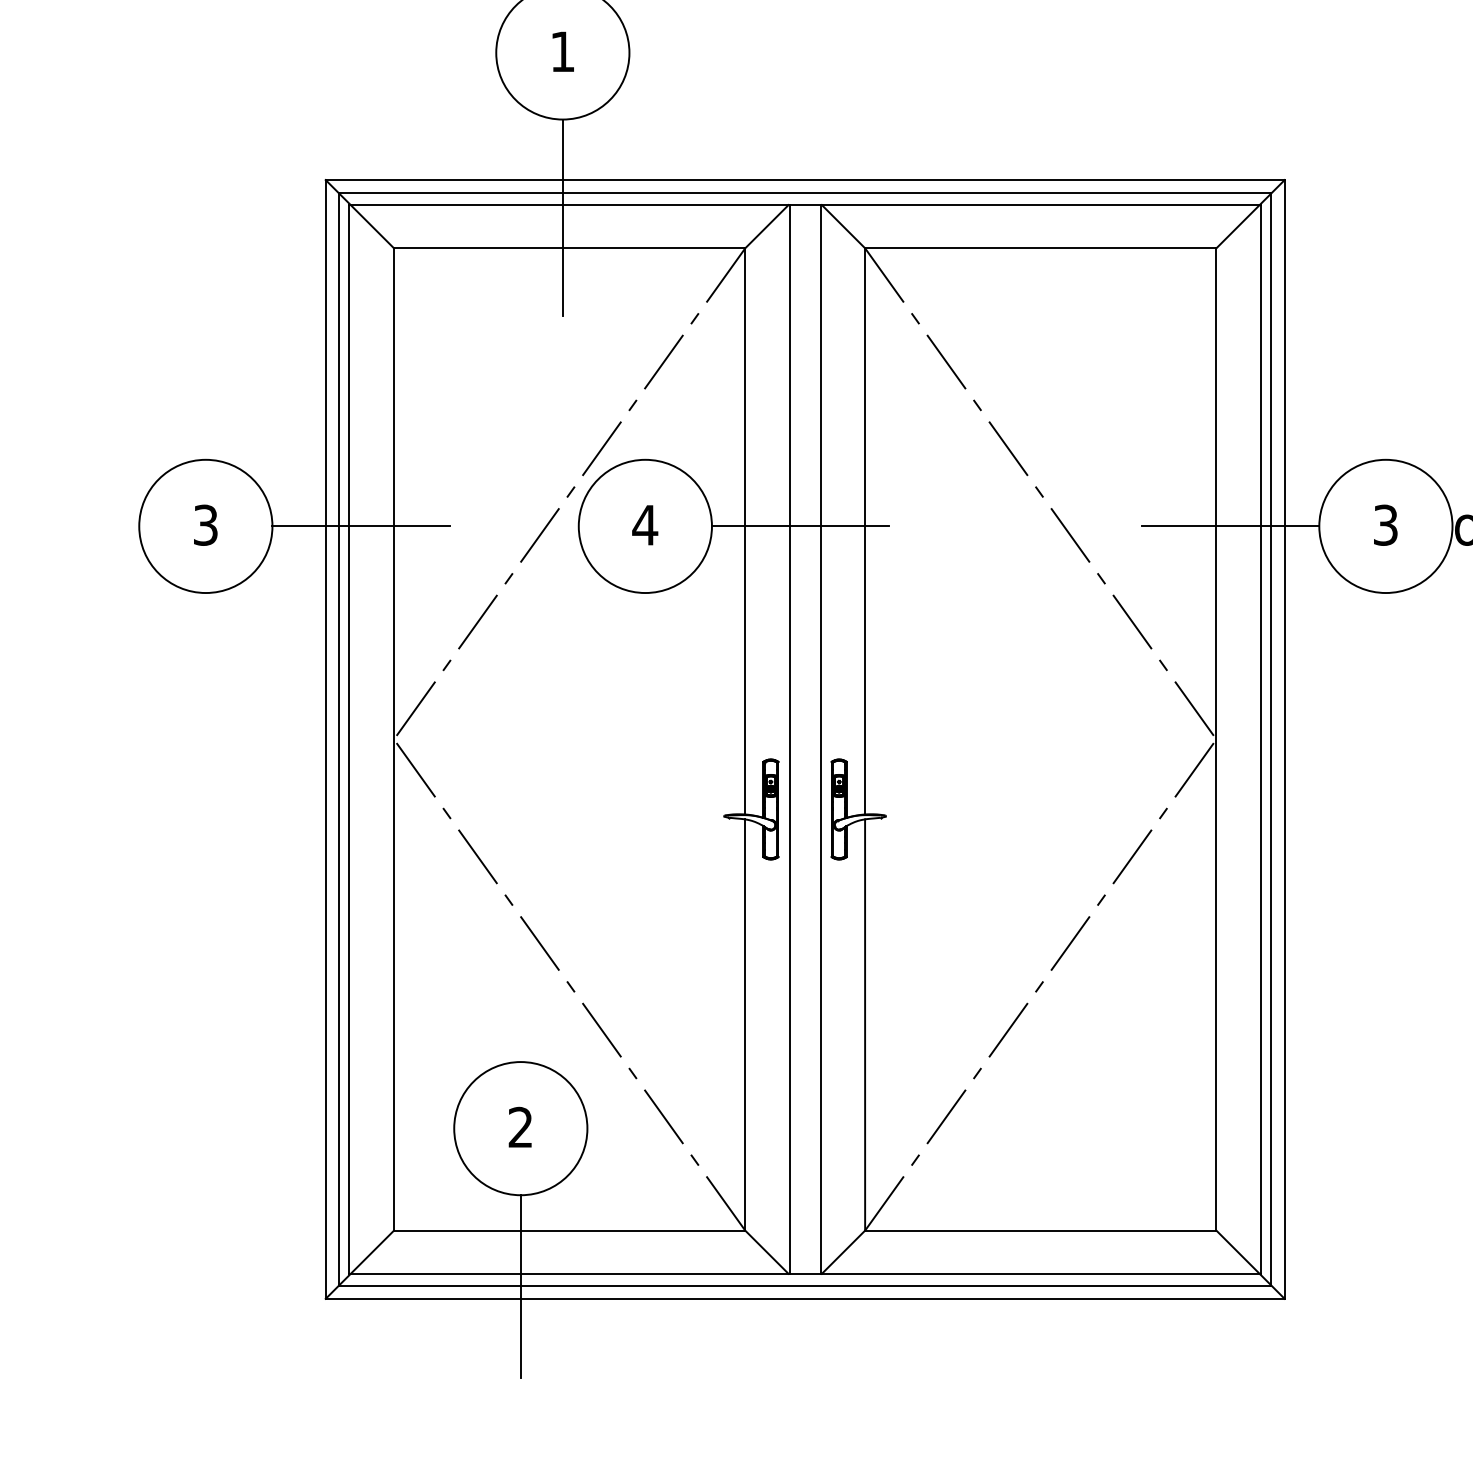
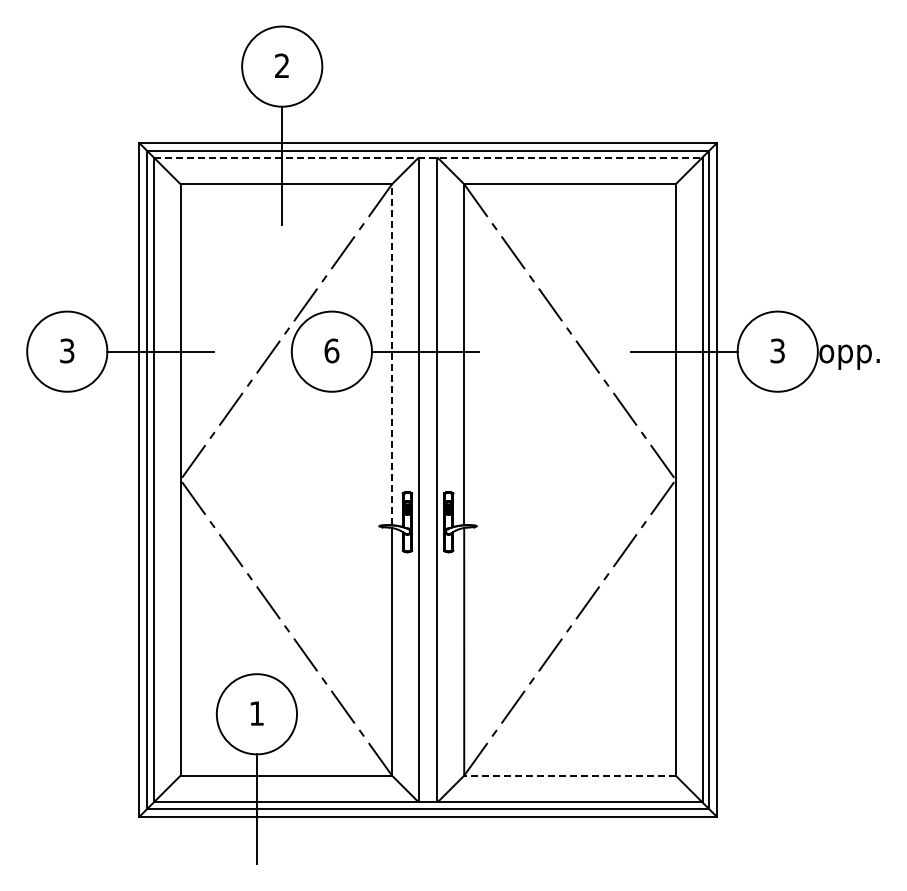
text: (561, 51) -> (281, 65), 1 -> 2
line: (805, 205) -> (428, 158), solid -> dashed
text: (644, 524) -> (331, 350), 4 -> 6
line: (746, 531) -> (392, 354), solid -> dashed
text: (520, 1127) -> (256, 713), 2 -> 1
line: (1039, 1230) -> (569, 775), solid -> dashed

